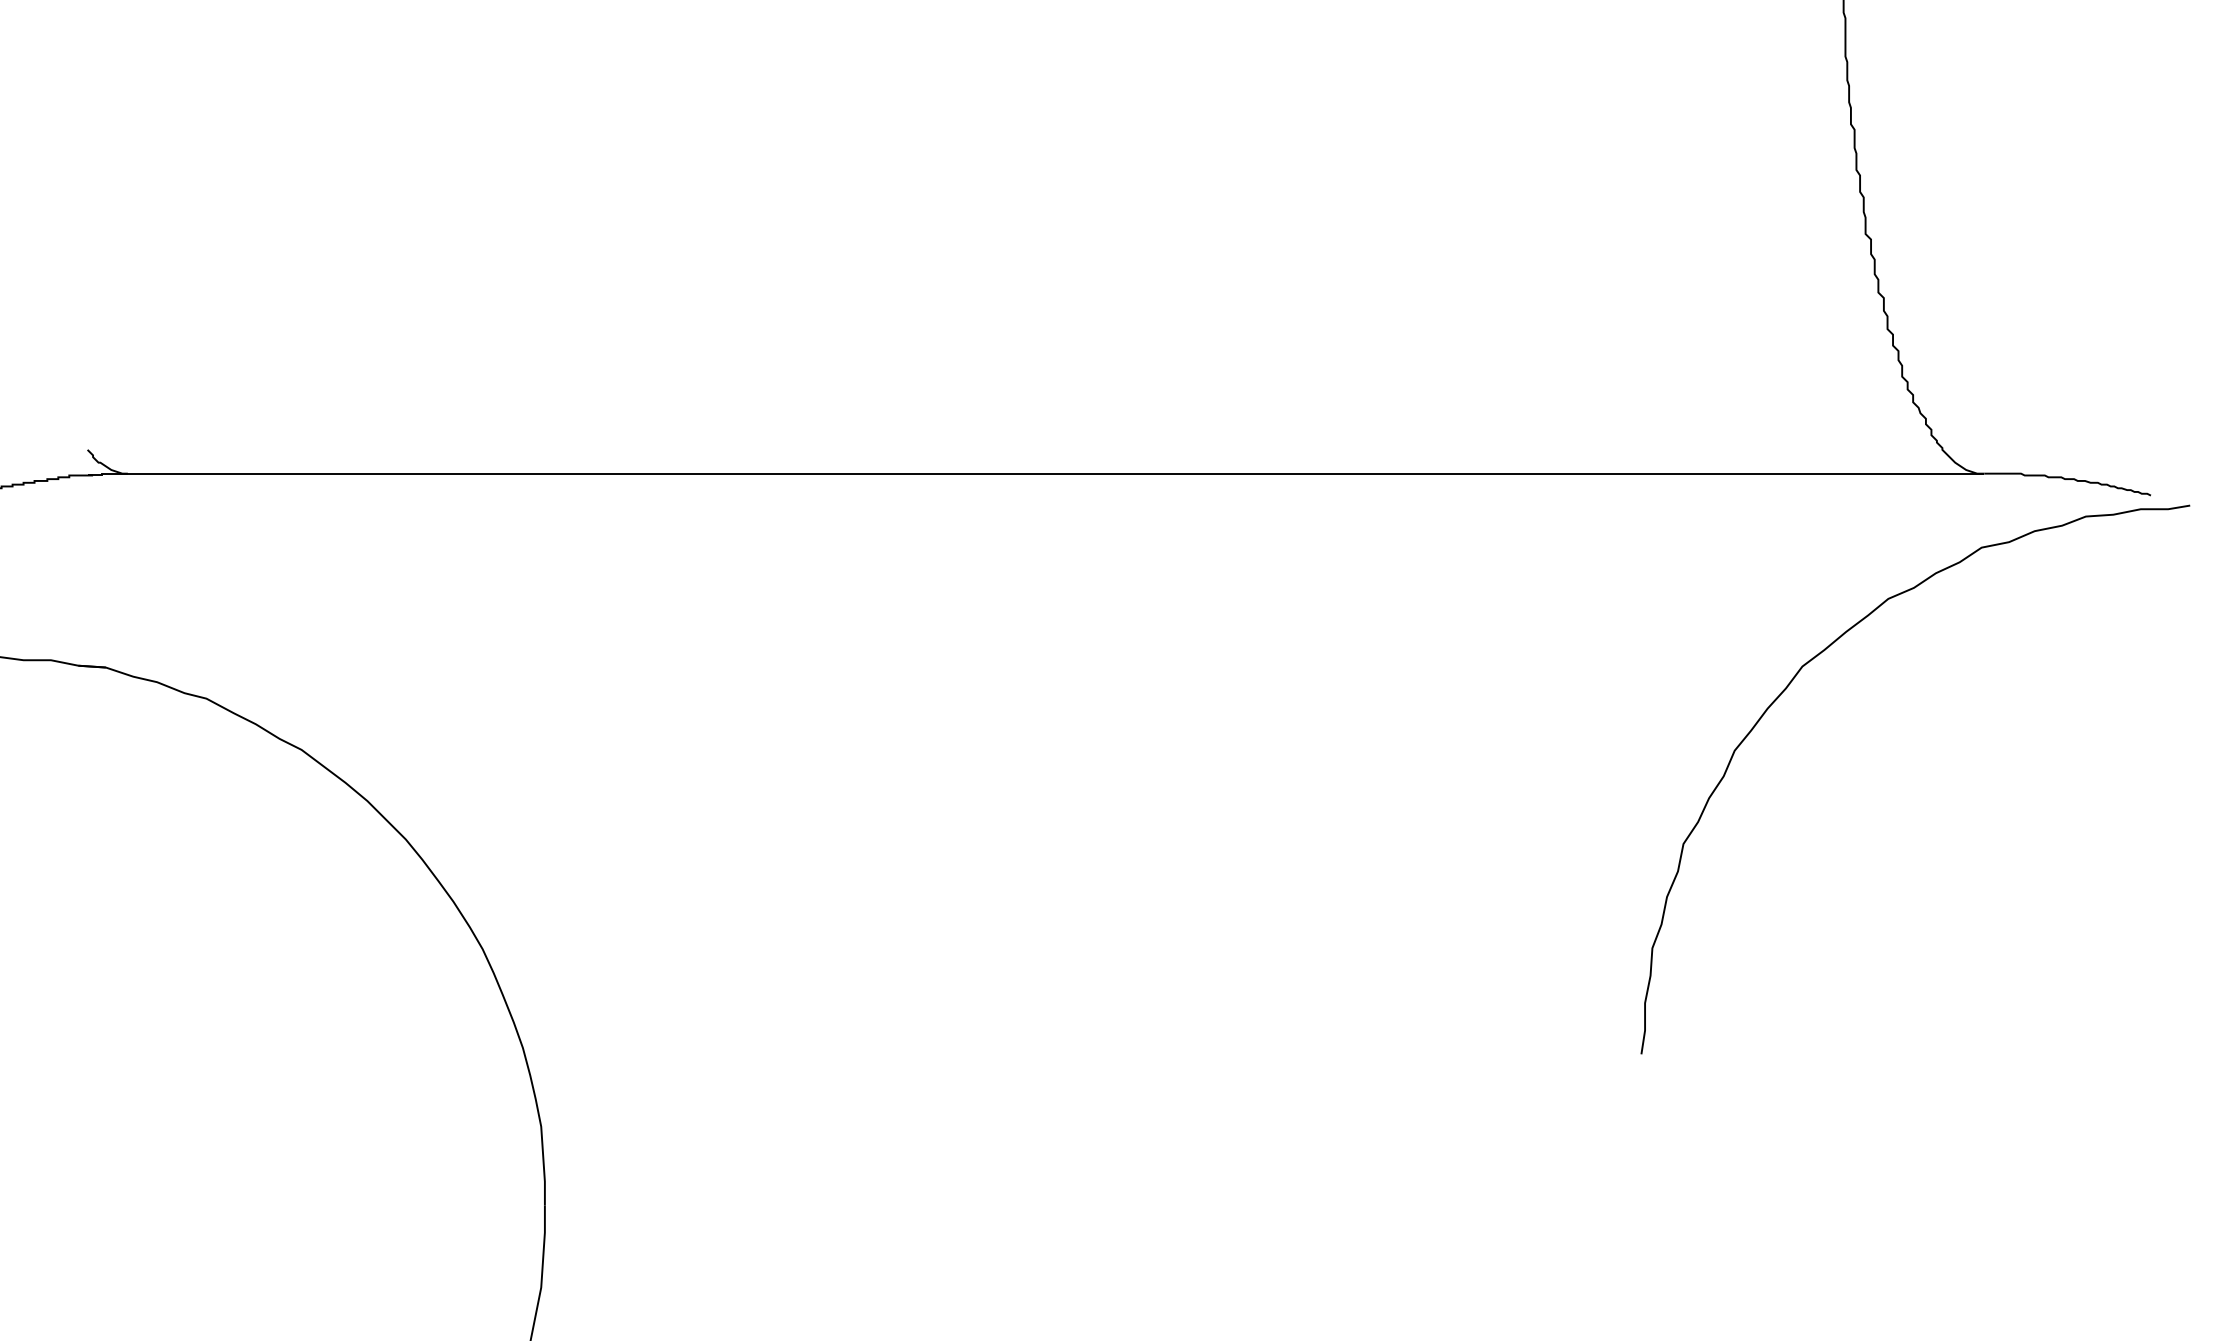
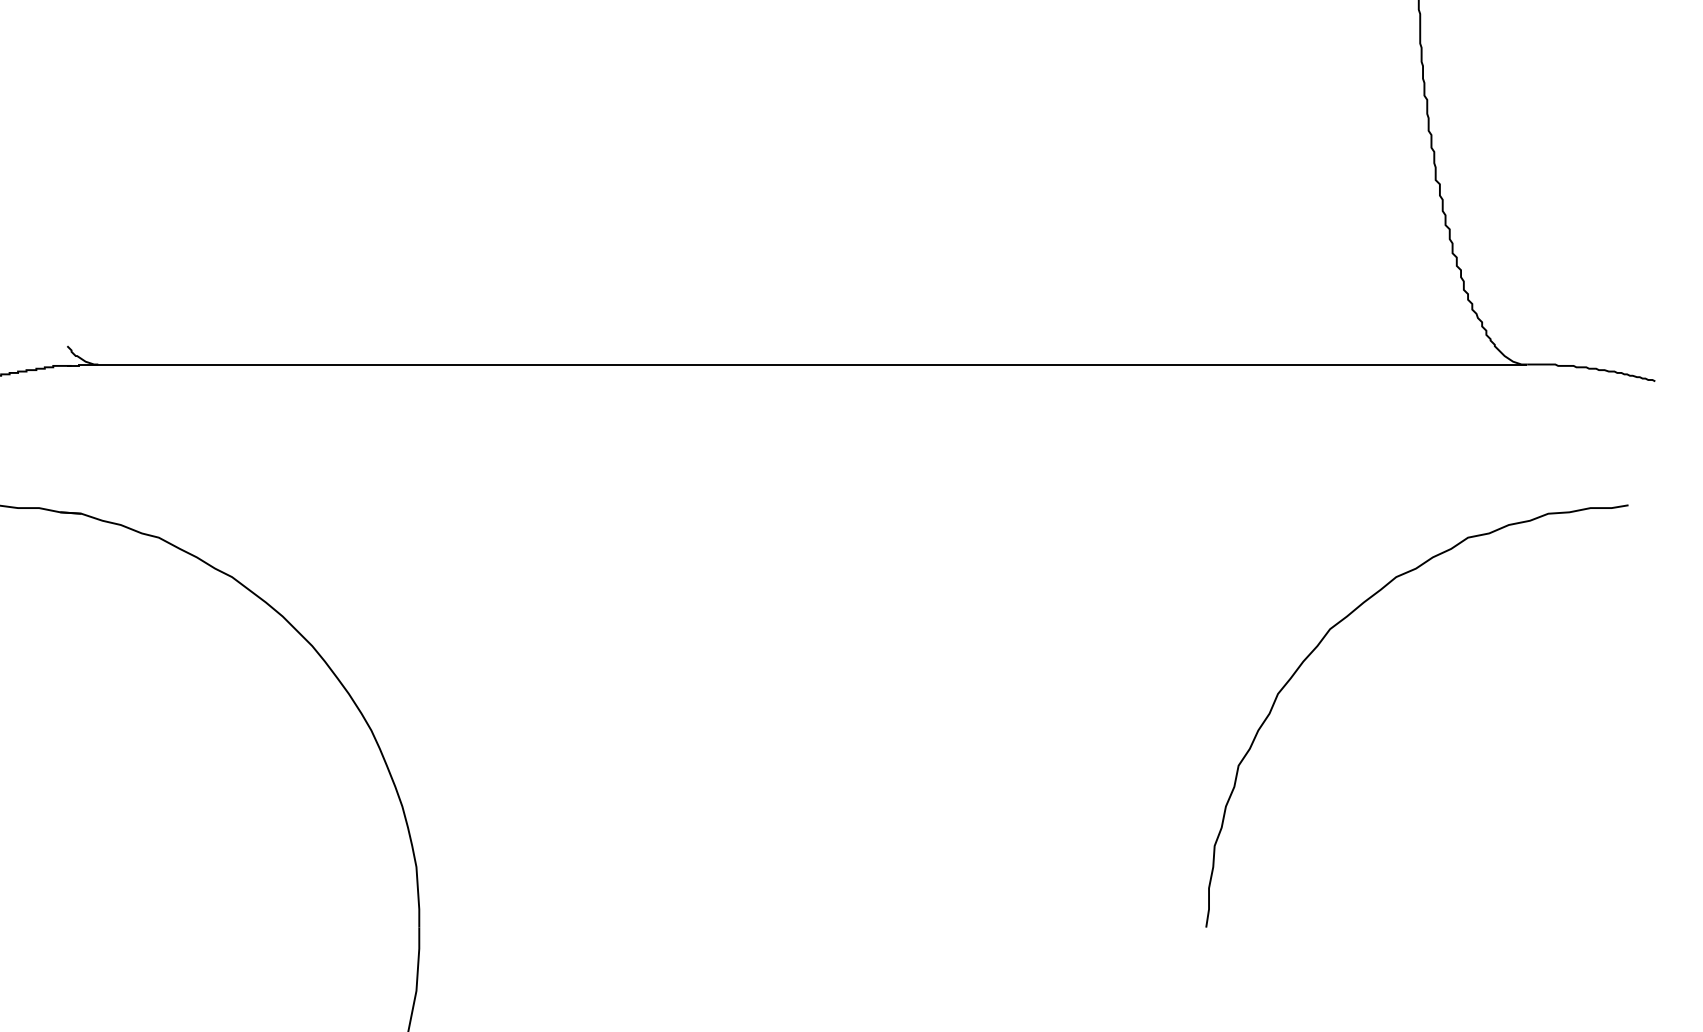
curve: (1820, 654) -> (1344, 619), moved

